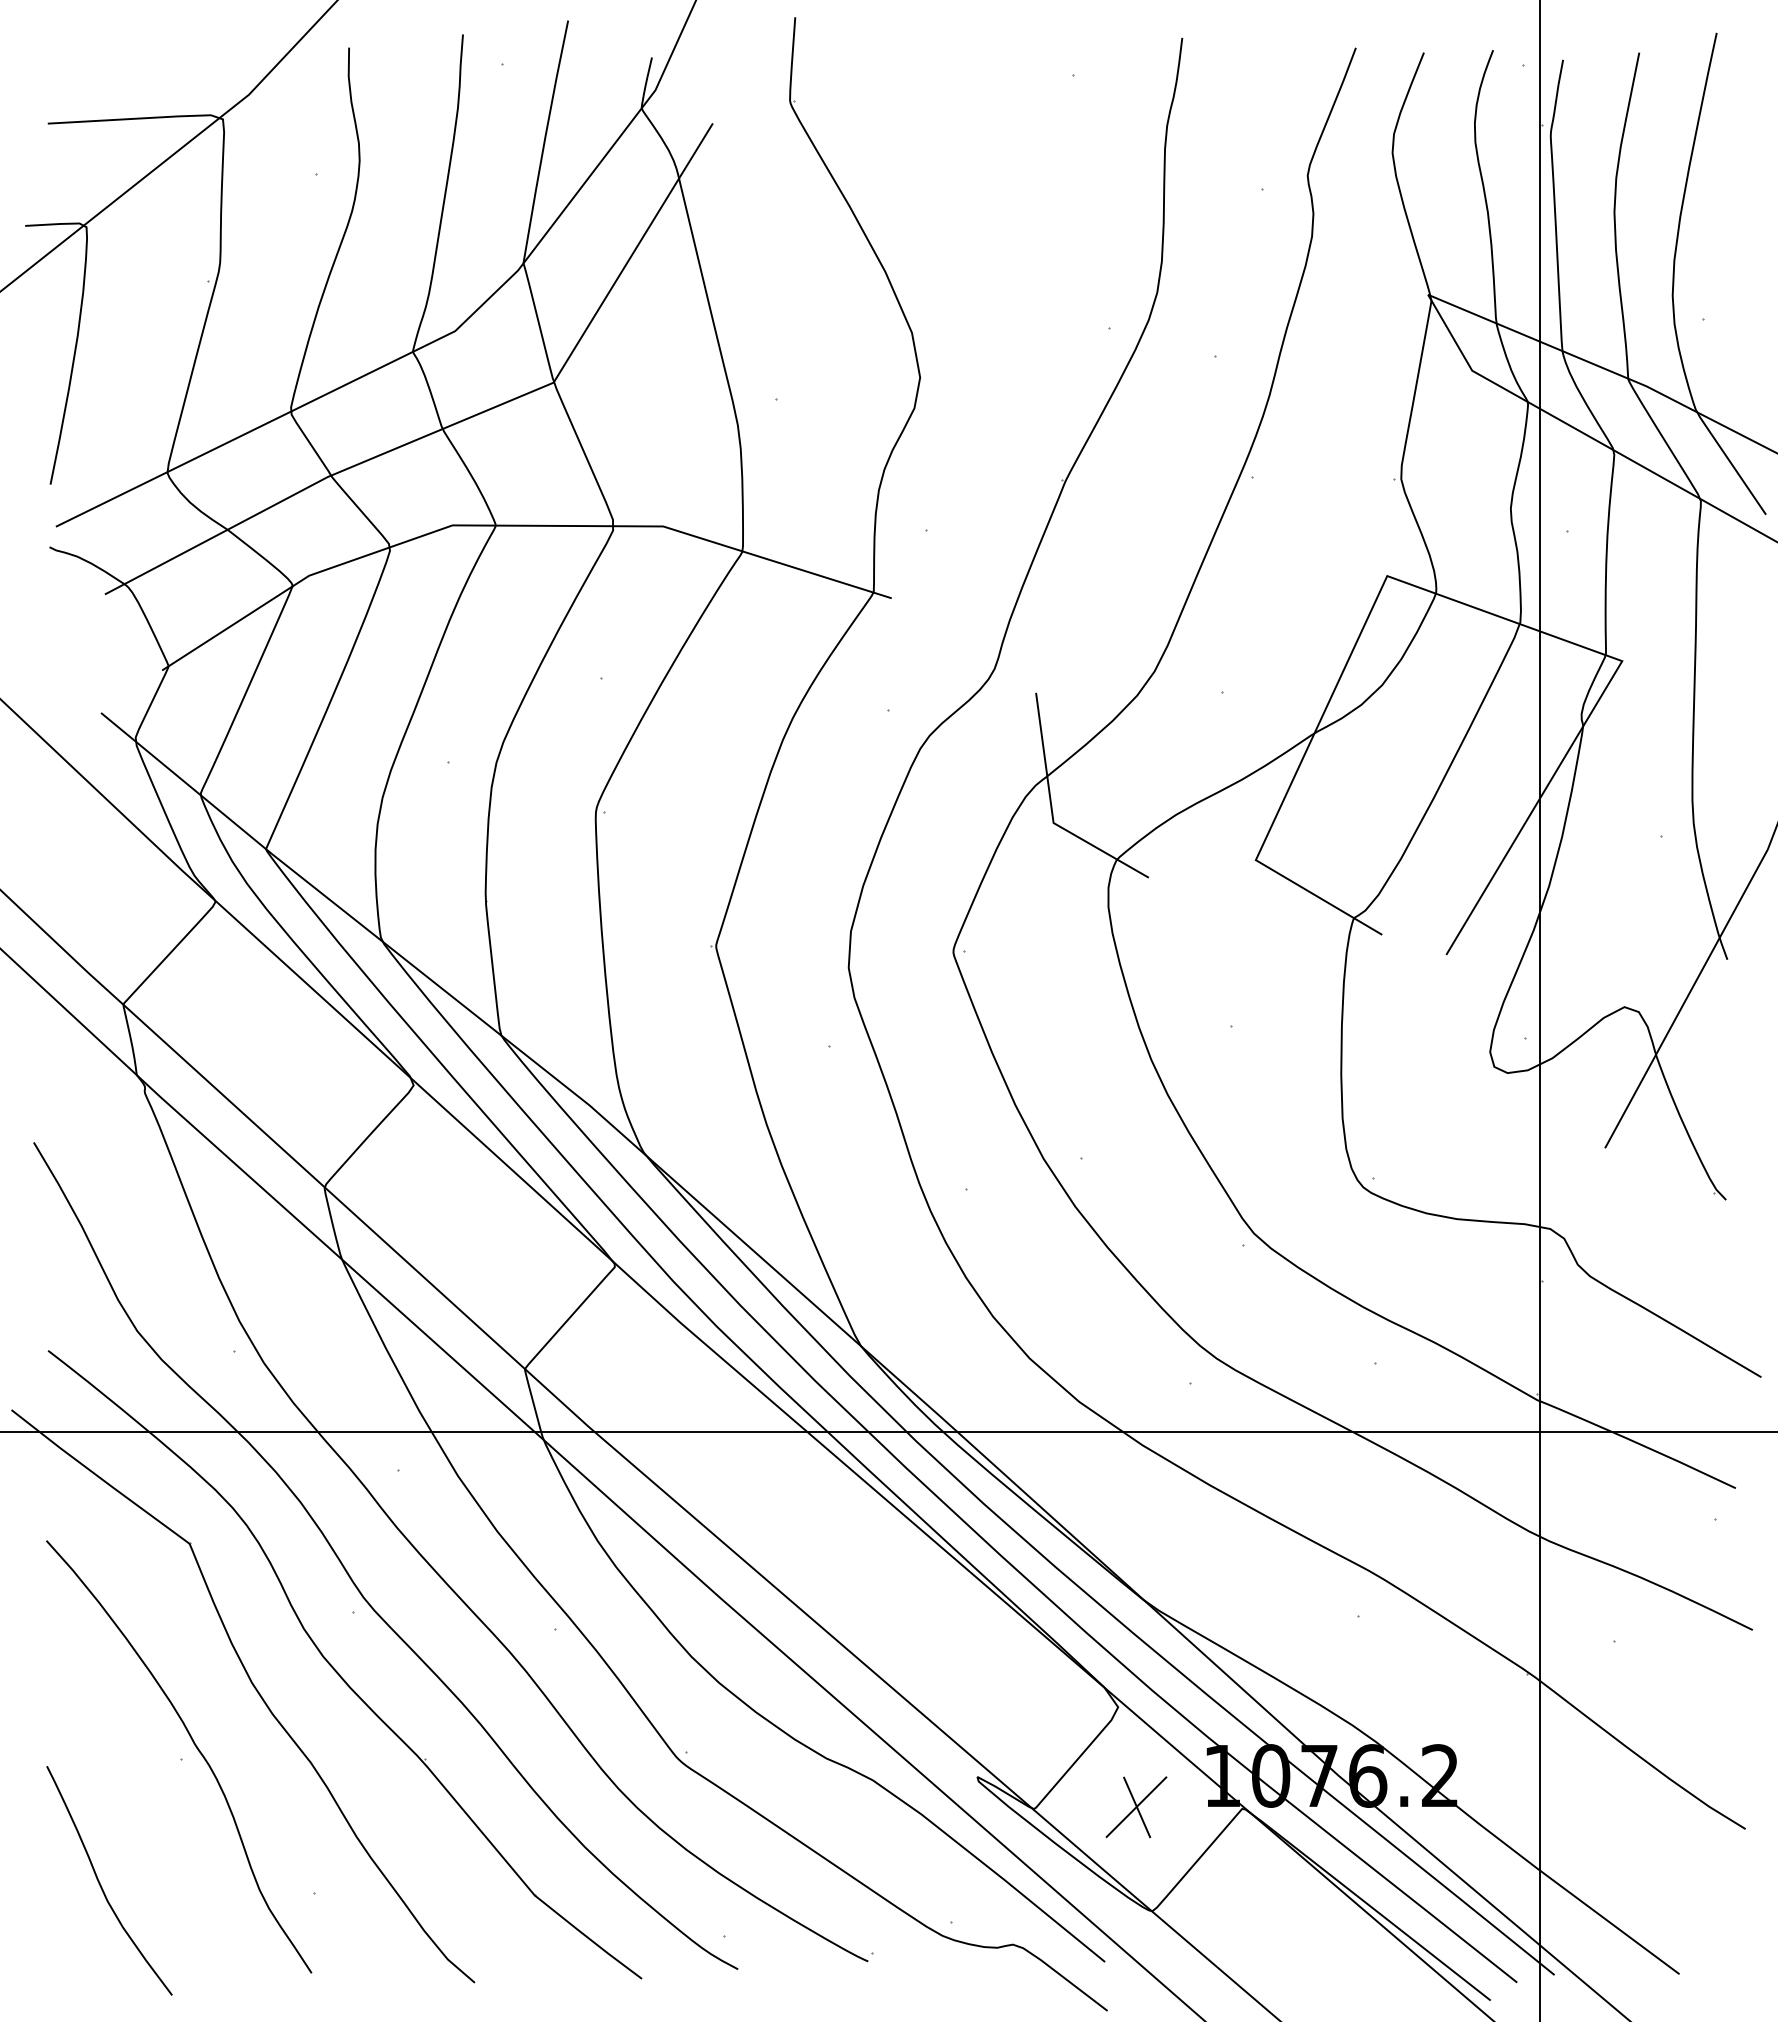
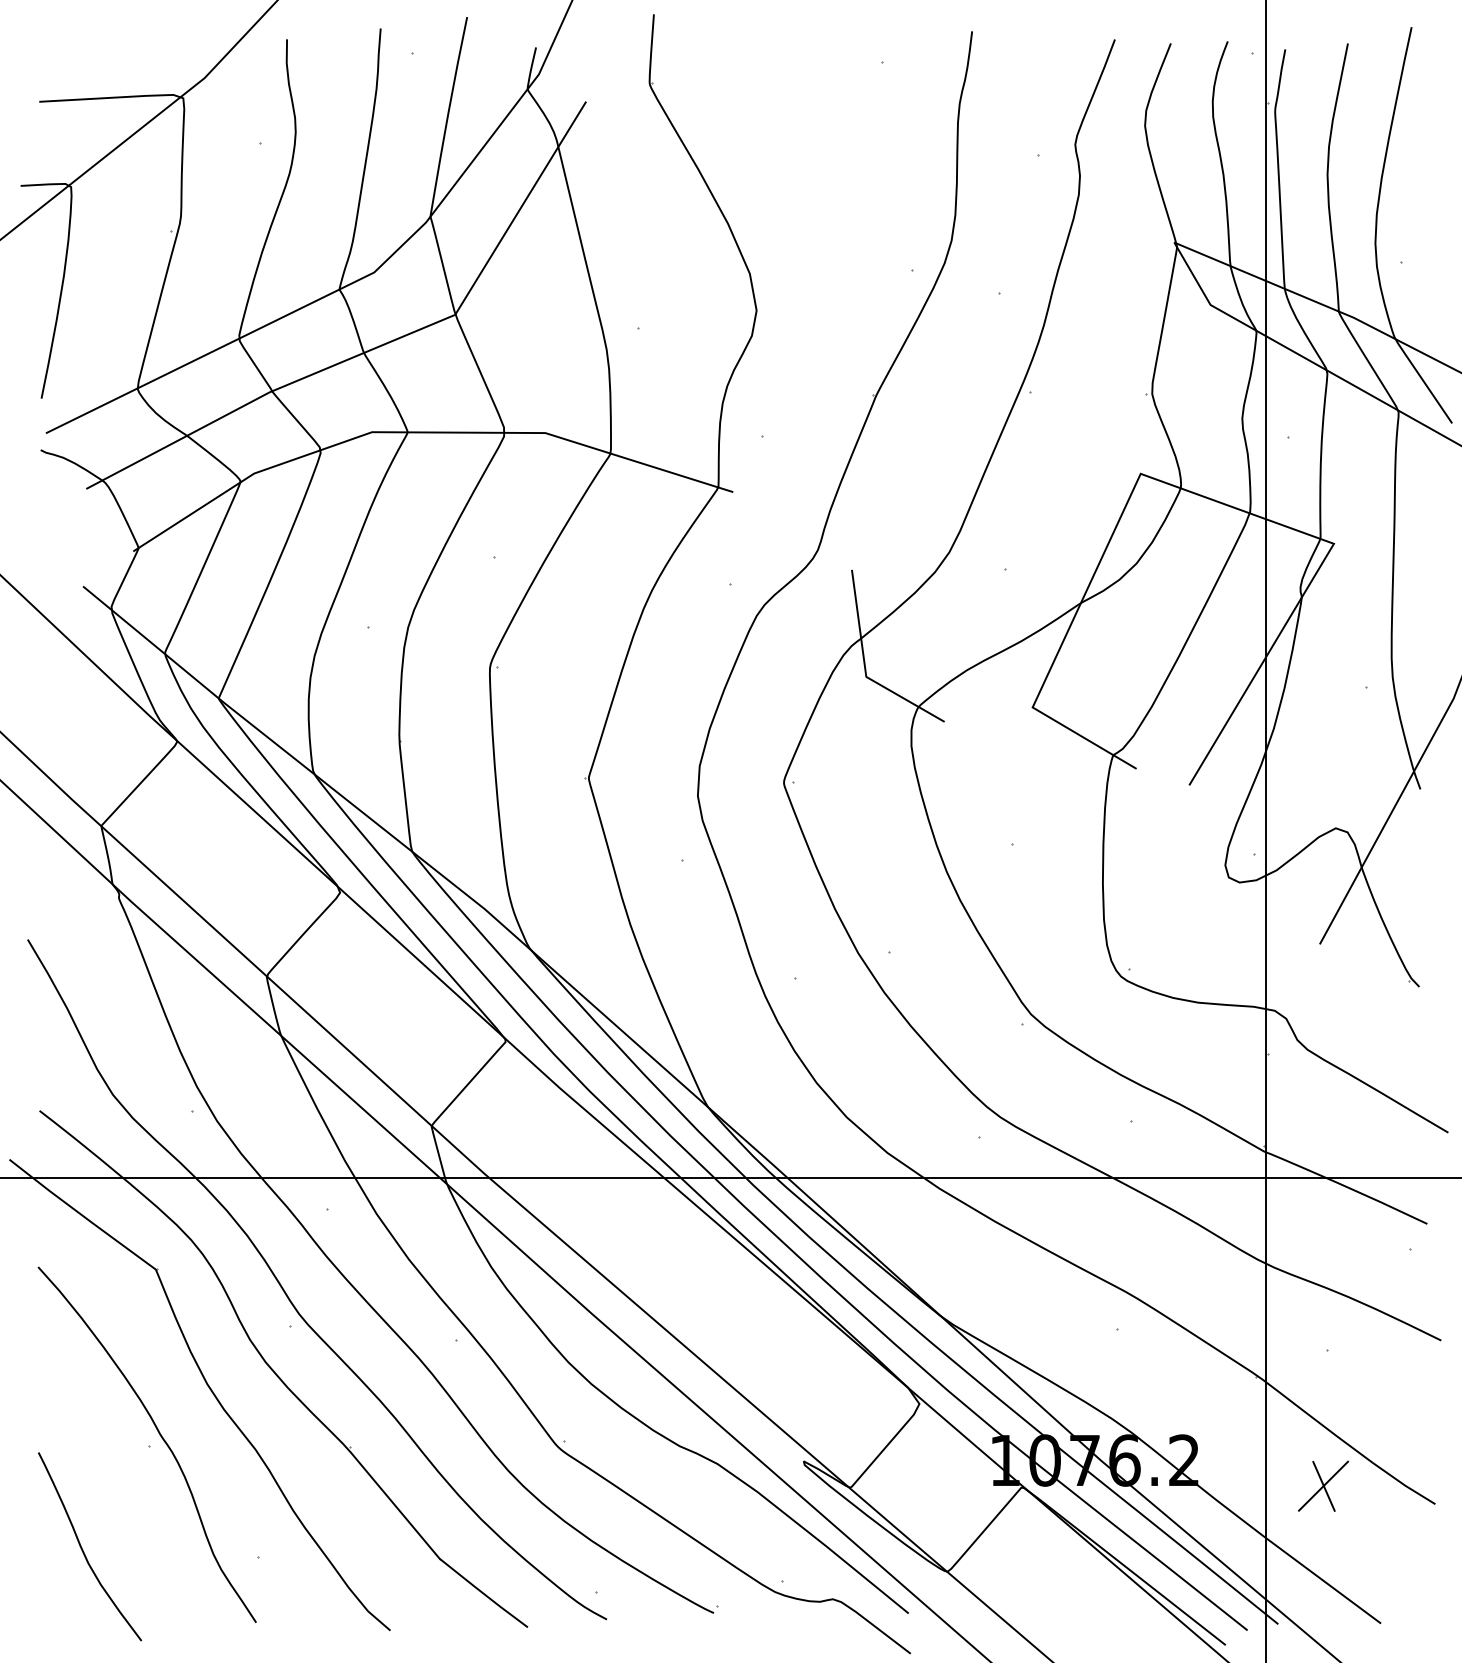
part: (1136, 1806) -> (1323, 1485), moved

